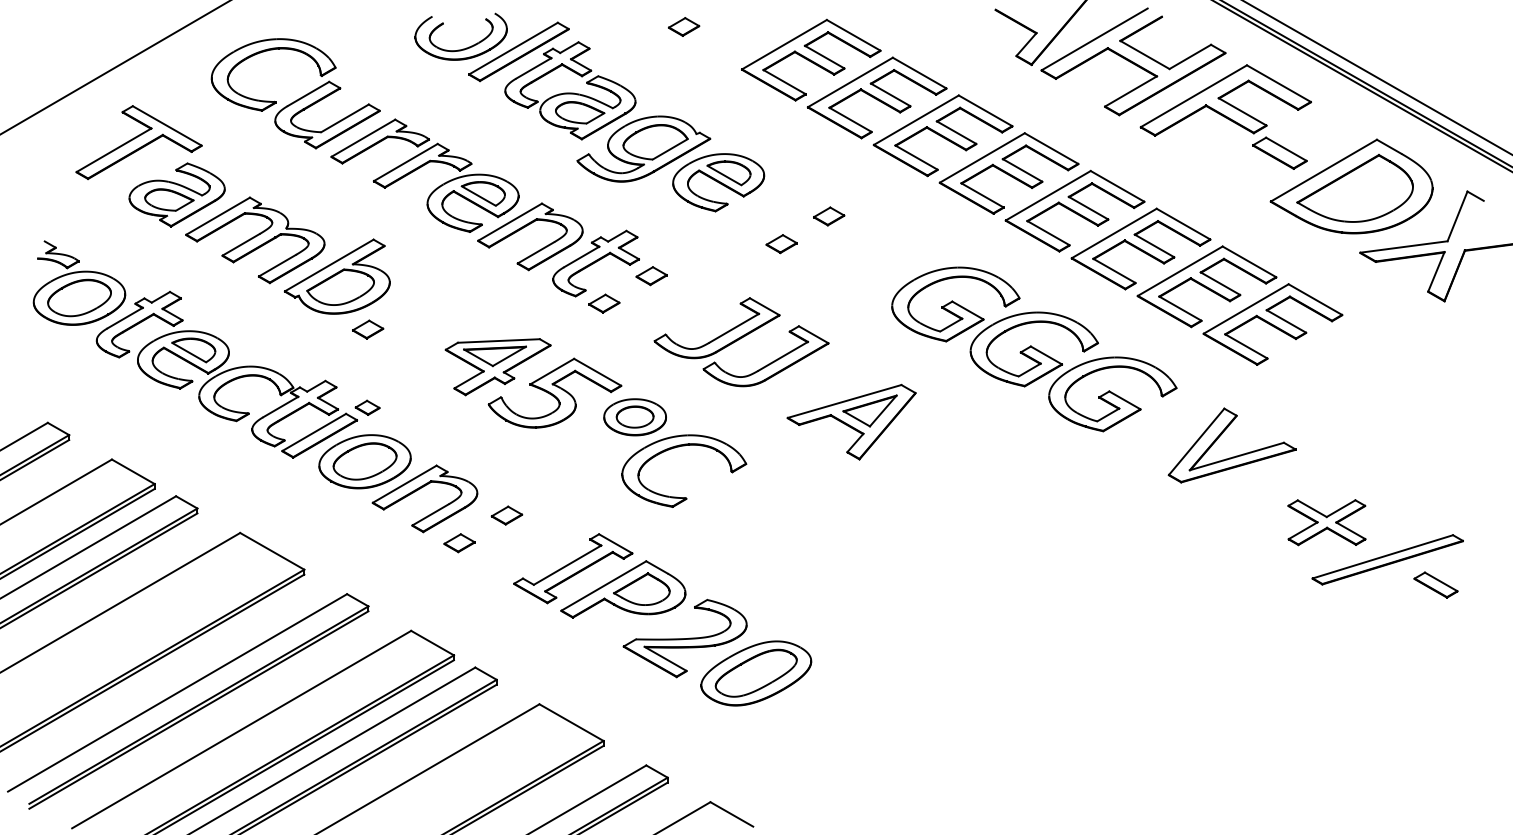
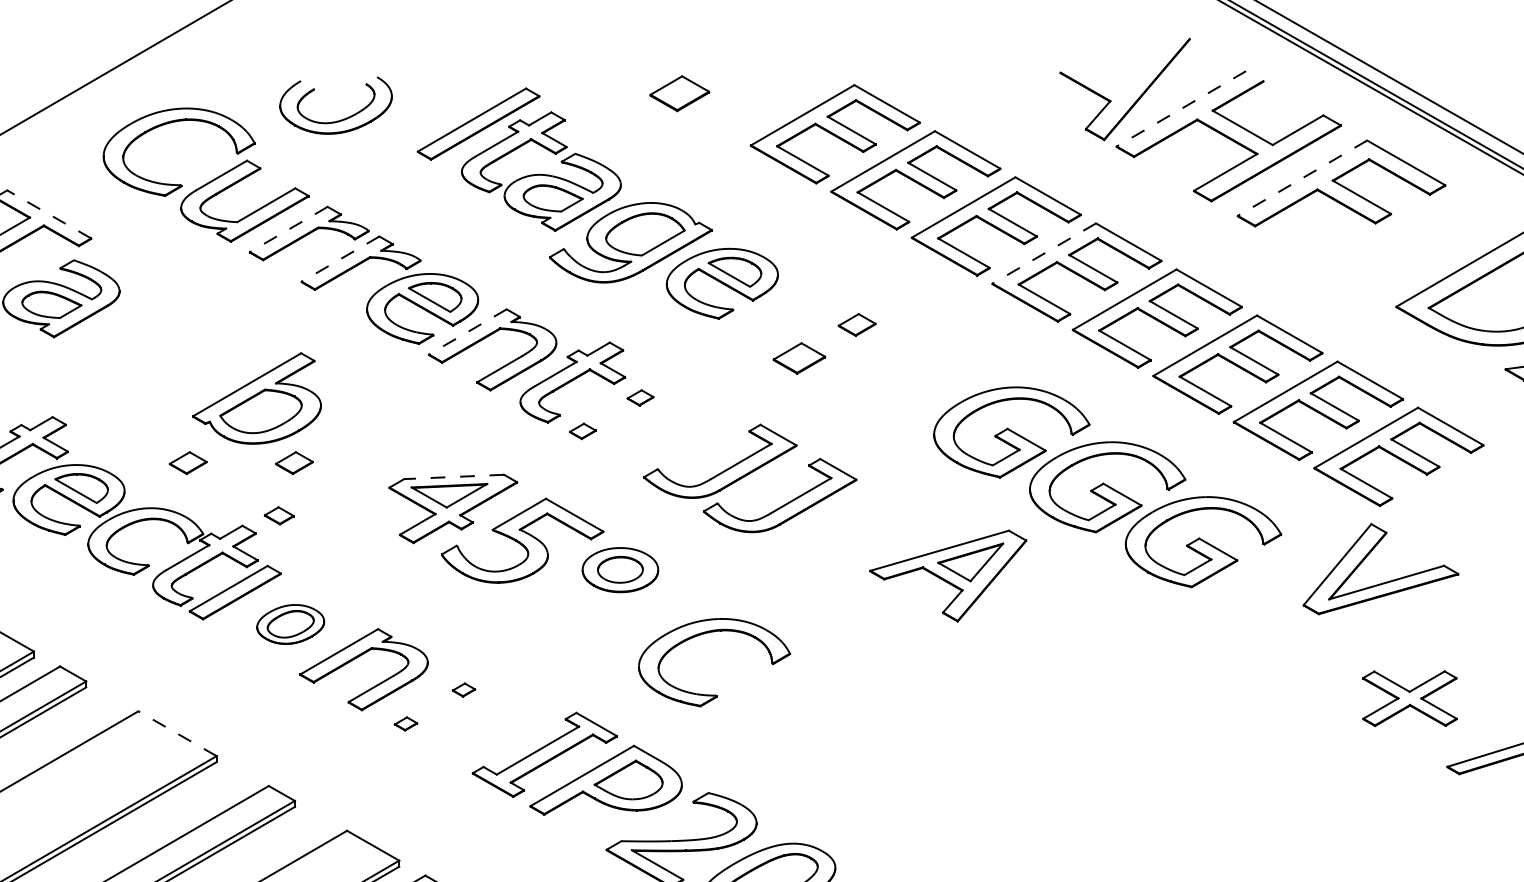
part: (684, 26) -> (680, 93), size x1.6
line: (1094, 39) -> (1181, 108), solid -> dashed
part: (462, 48) -> (337, 119), moved
line: (1193, 96) -> (1301, 178), solid -> dashed
line: (167, 125) -> (49, 213), solid -> dashed
line: (363, 138) -> (288, 229), solid -> dashed
part: (1279, 152) -> (1406, 246), removed
line: (981, 158) -> (1043, 254), solid -> dashed
line: (405, 162) -> (340, 259), solid -> dashed
line: (510, 222) -> (468, 332), solid -> dashed
part: (255, 240) -> (157, 354), removed
part: (781, 244) -> (799, 359), size x1.4
part: (651, 276) -> (640, 398), size x0.7
part: (604, 303) -> (583, 431), size x0.7
part: (281, 329) -> (188, 462), added
line: (498, 341) -> (453, 477), solid -> dashed
part: (367, 407) -> (279, 515), moved
part: (851, 421) -> (947, 575), moved
part: (679, 447) -> (708, 633), moved
part: (1232, 456) -> (1381, 582), moved
part: (364, 461) -> (290, 624), size x0.6
part: (506, 515) -> (463, 689), size x0.6
part: (1326, 522) -> (1409, 698), moved
part: (459, 543) -> (406, 724), size x0.6
line: (272, 551) -> (177, 733), solid -> dashed

